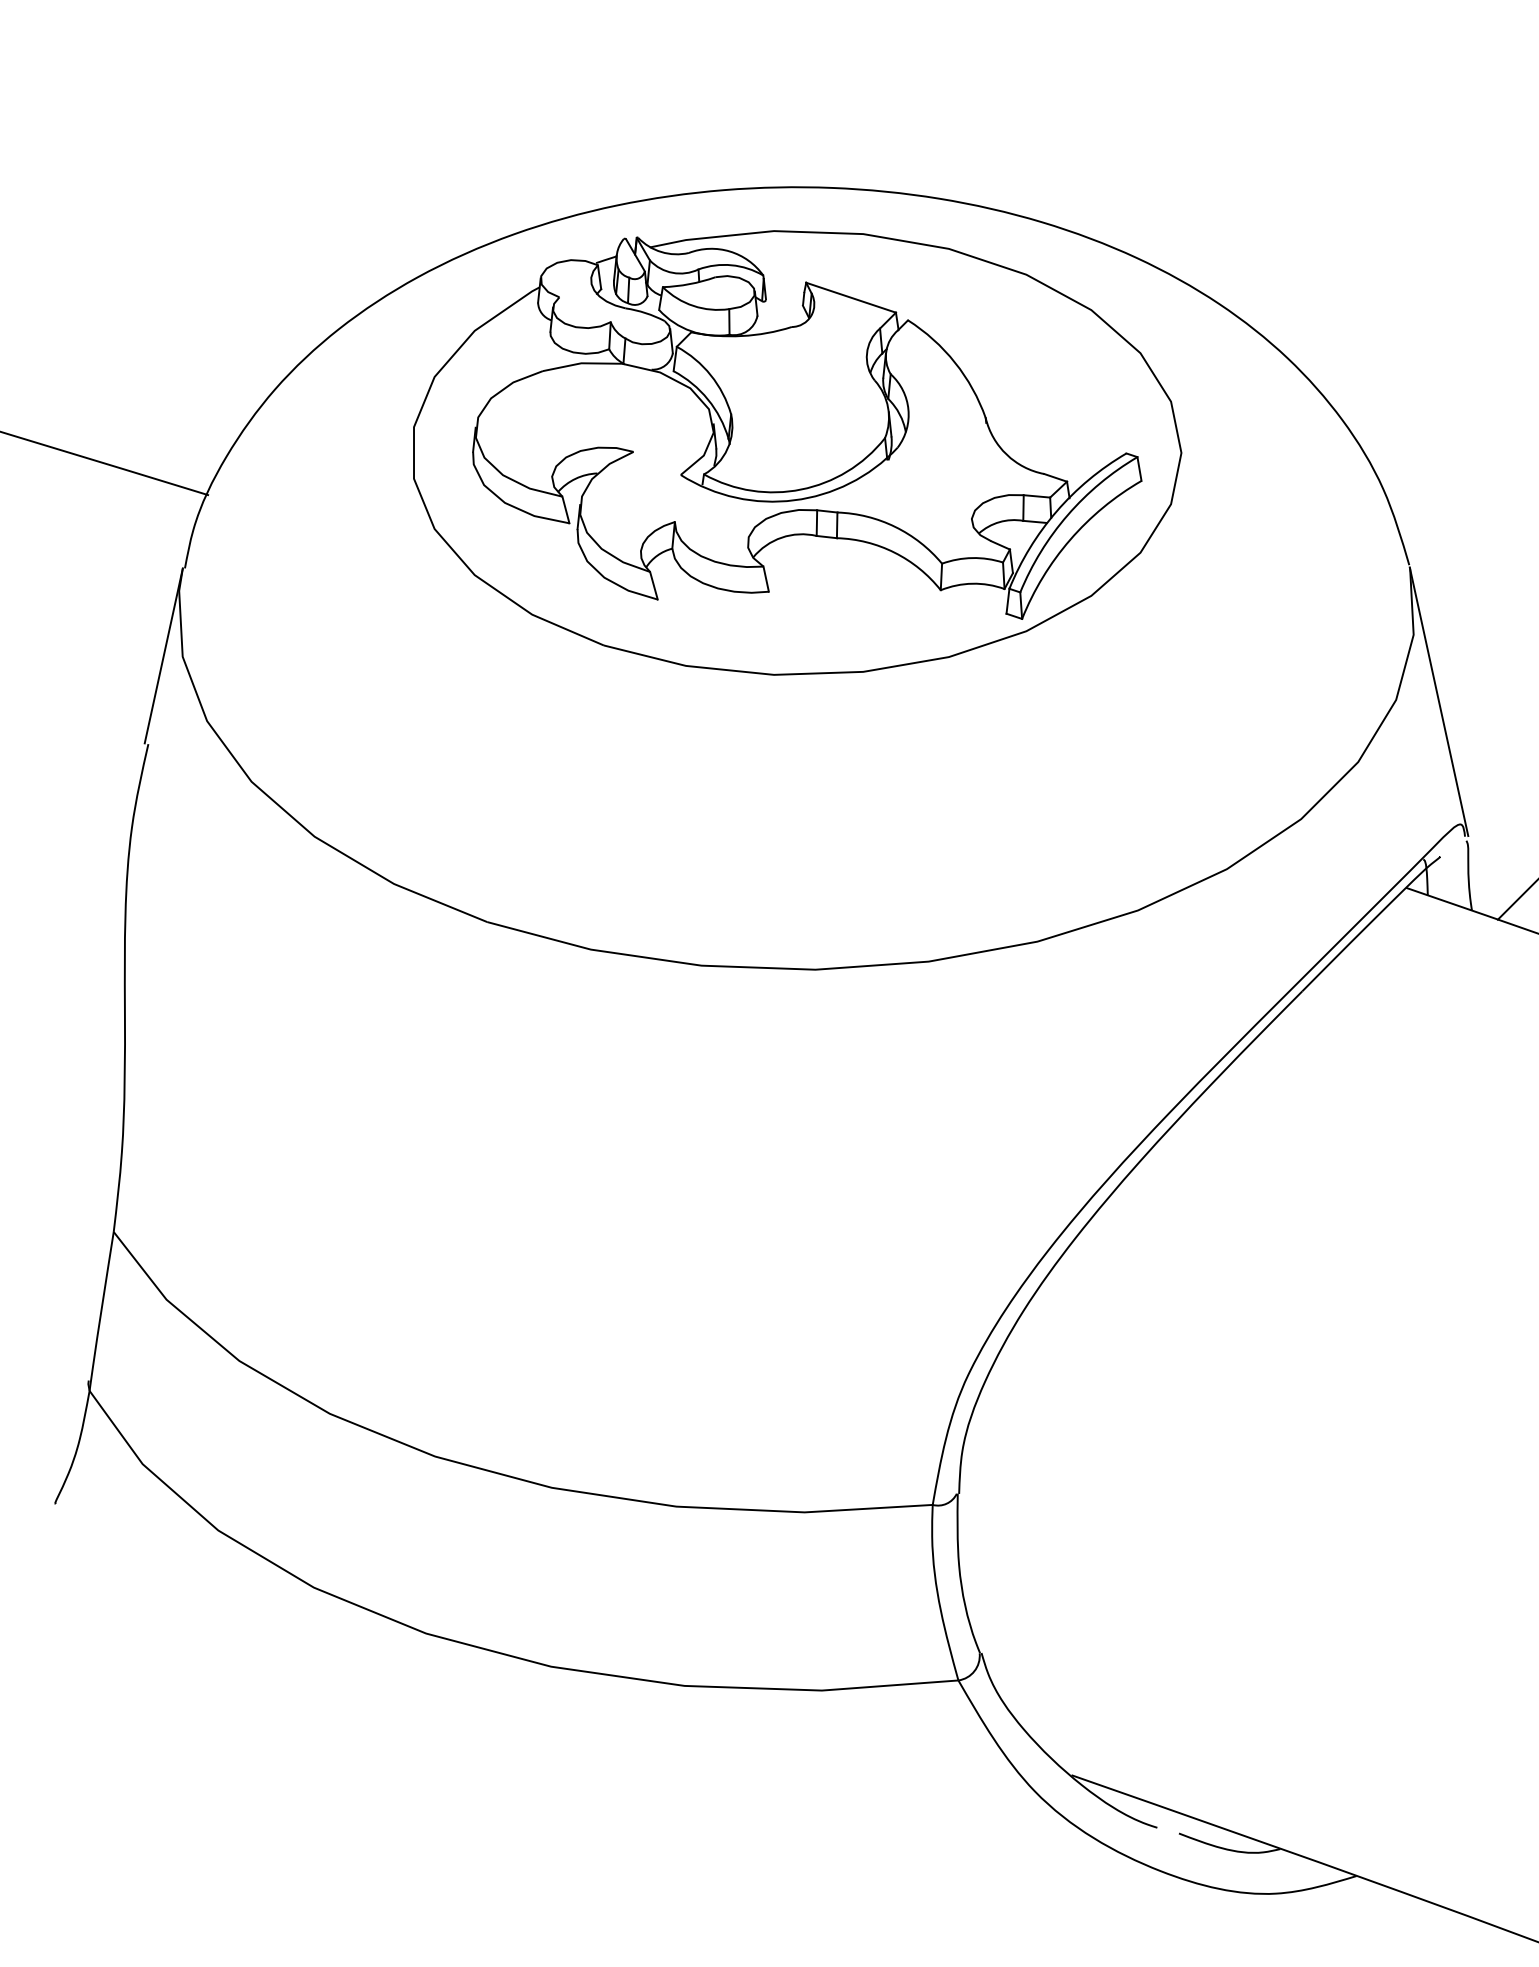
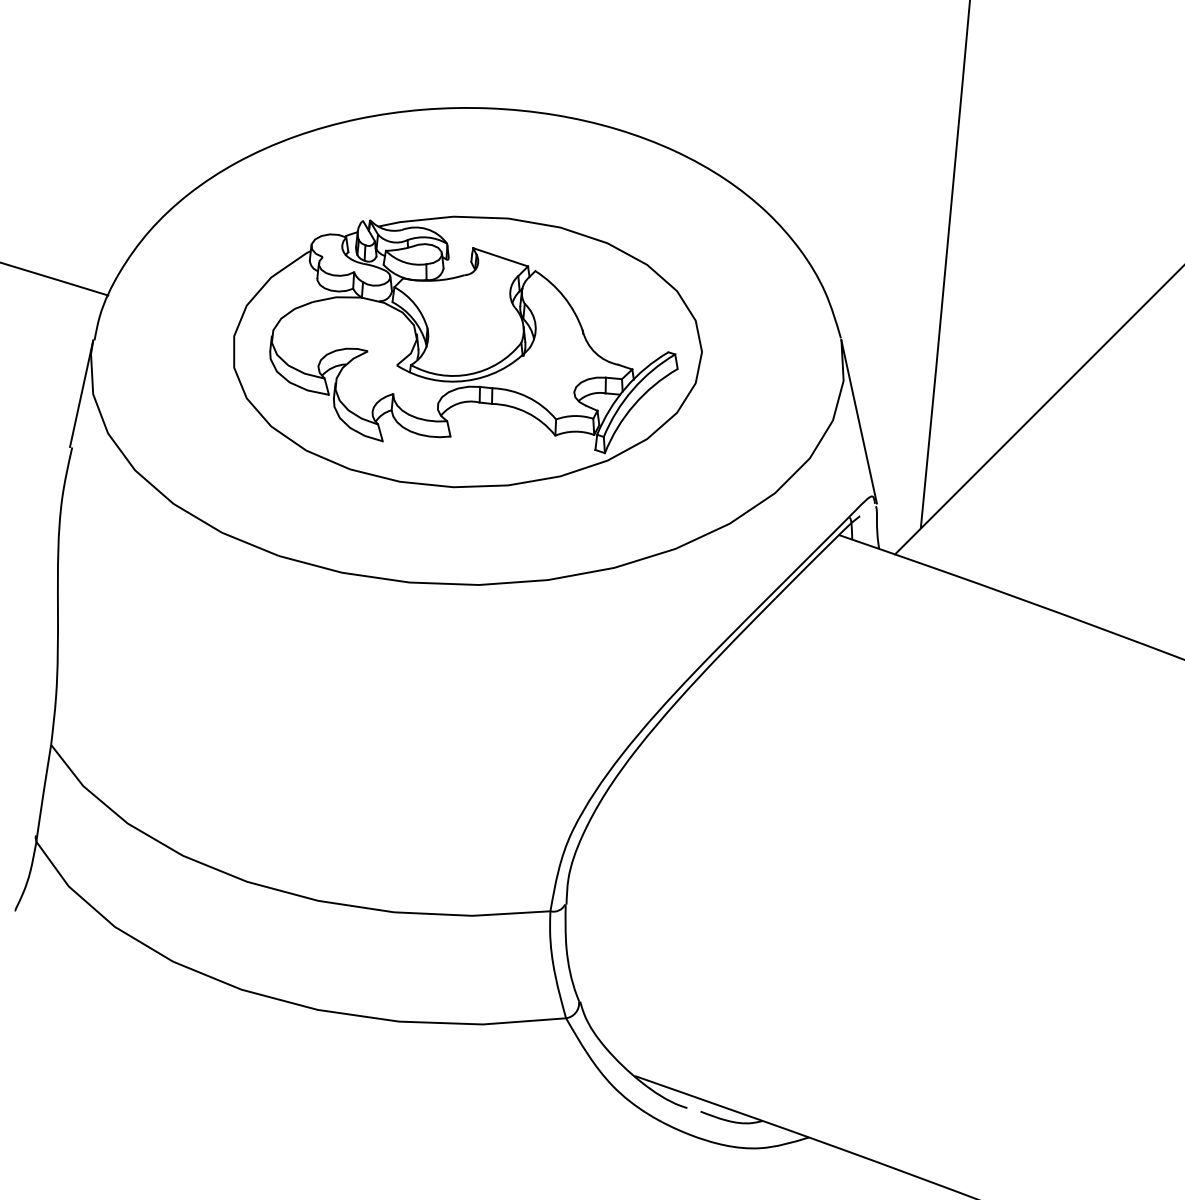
part: (796, 452) -> (467, 351), moved

